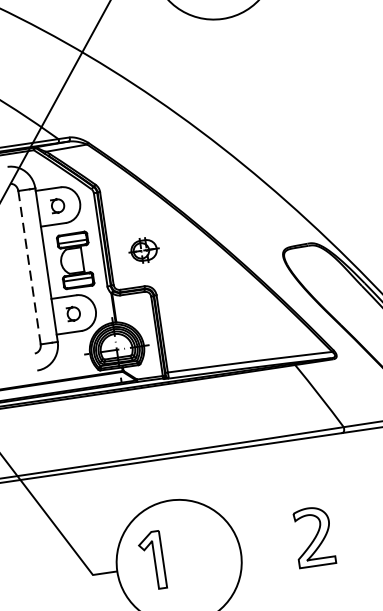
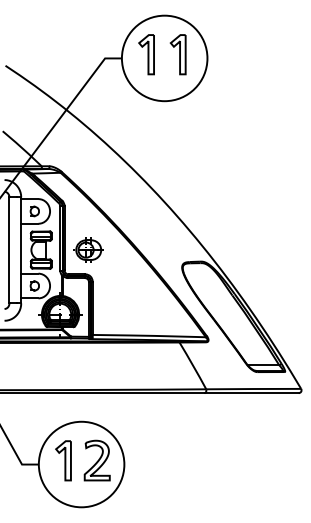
part: (143, 249) -> (88, 249), size x1.43
line: (29, 267) -> (9, 250), dashed -> solid
part: (312, 536) -> (96, 460), moved

